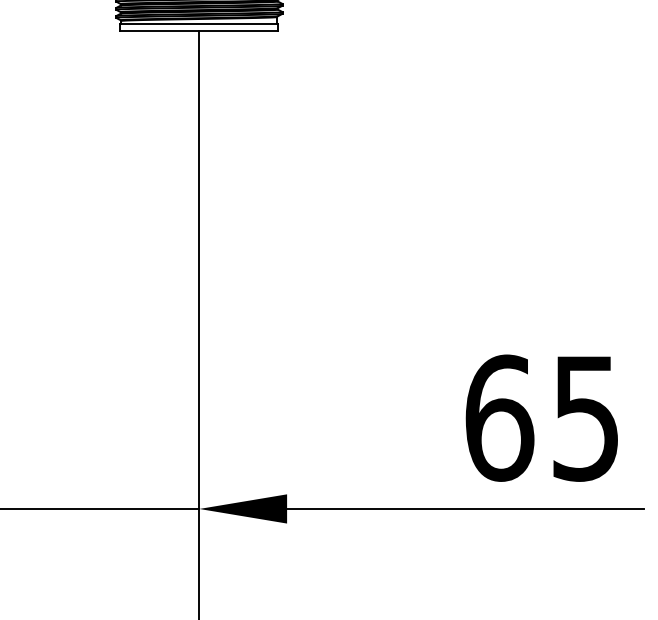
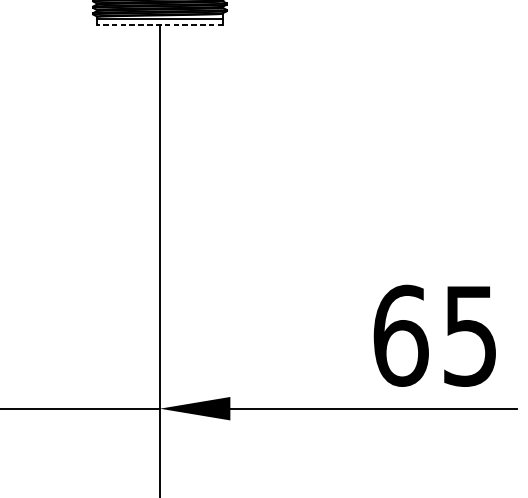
line: (199, 30) -> (160, 24), solid -> dashed

